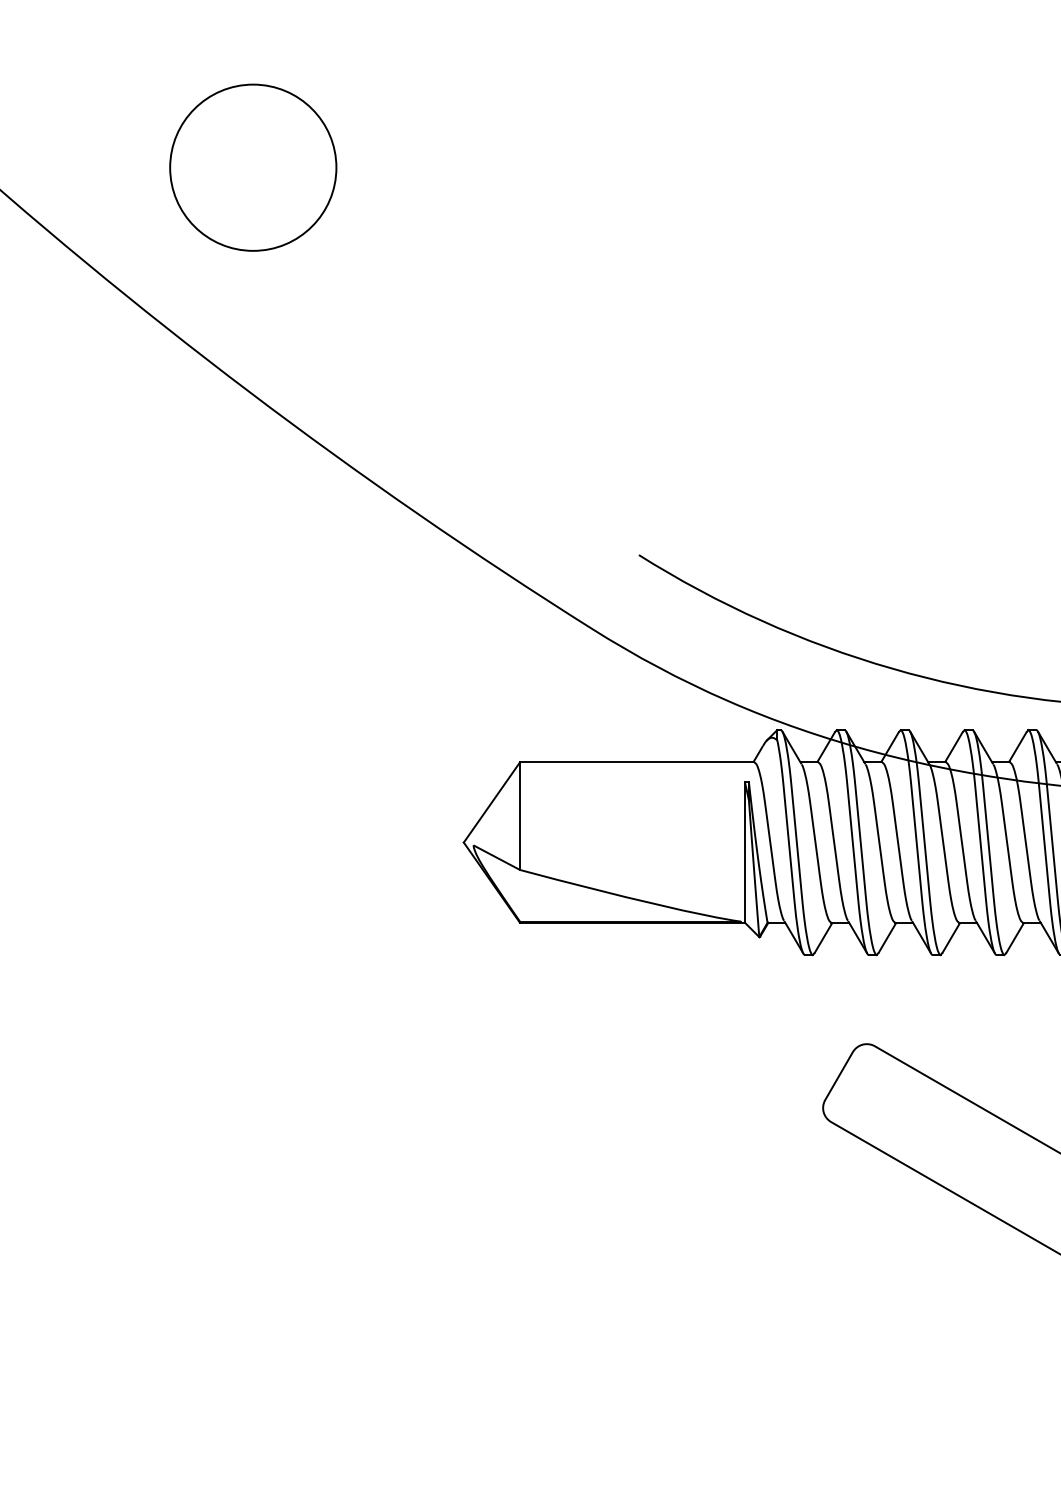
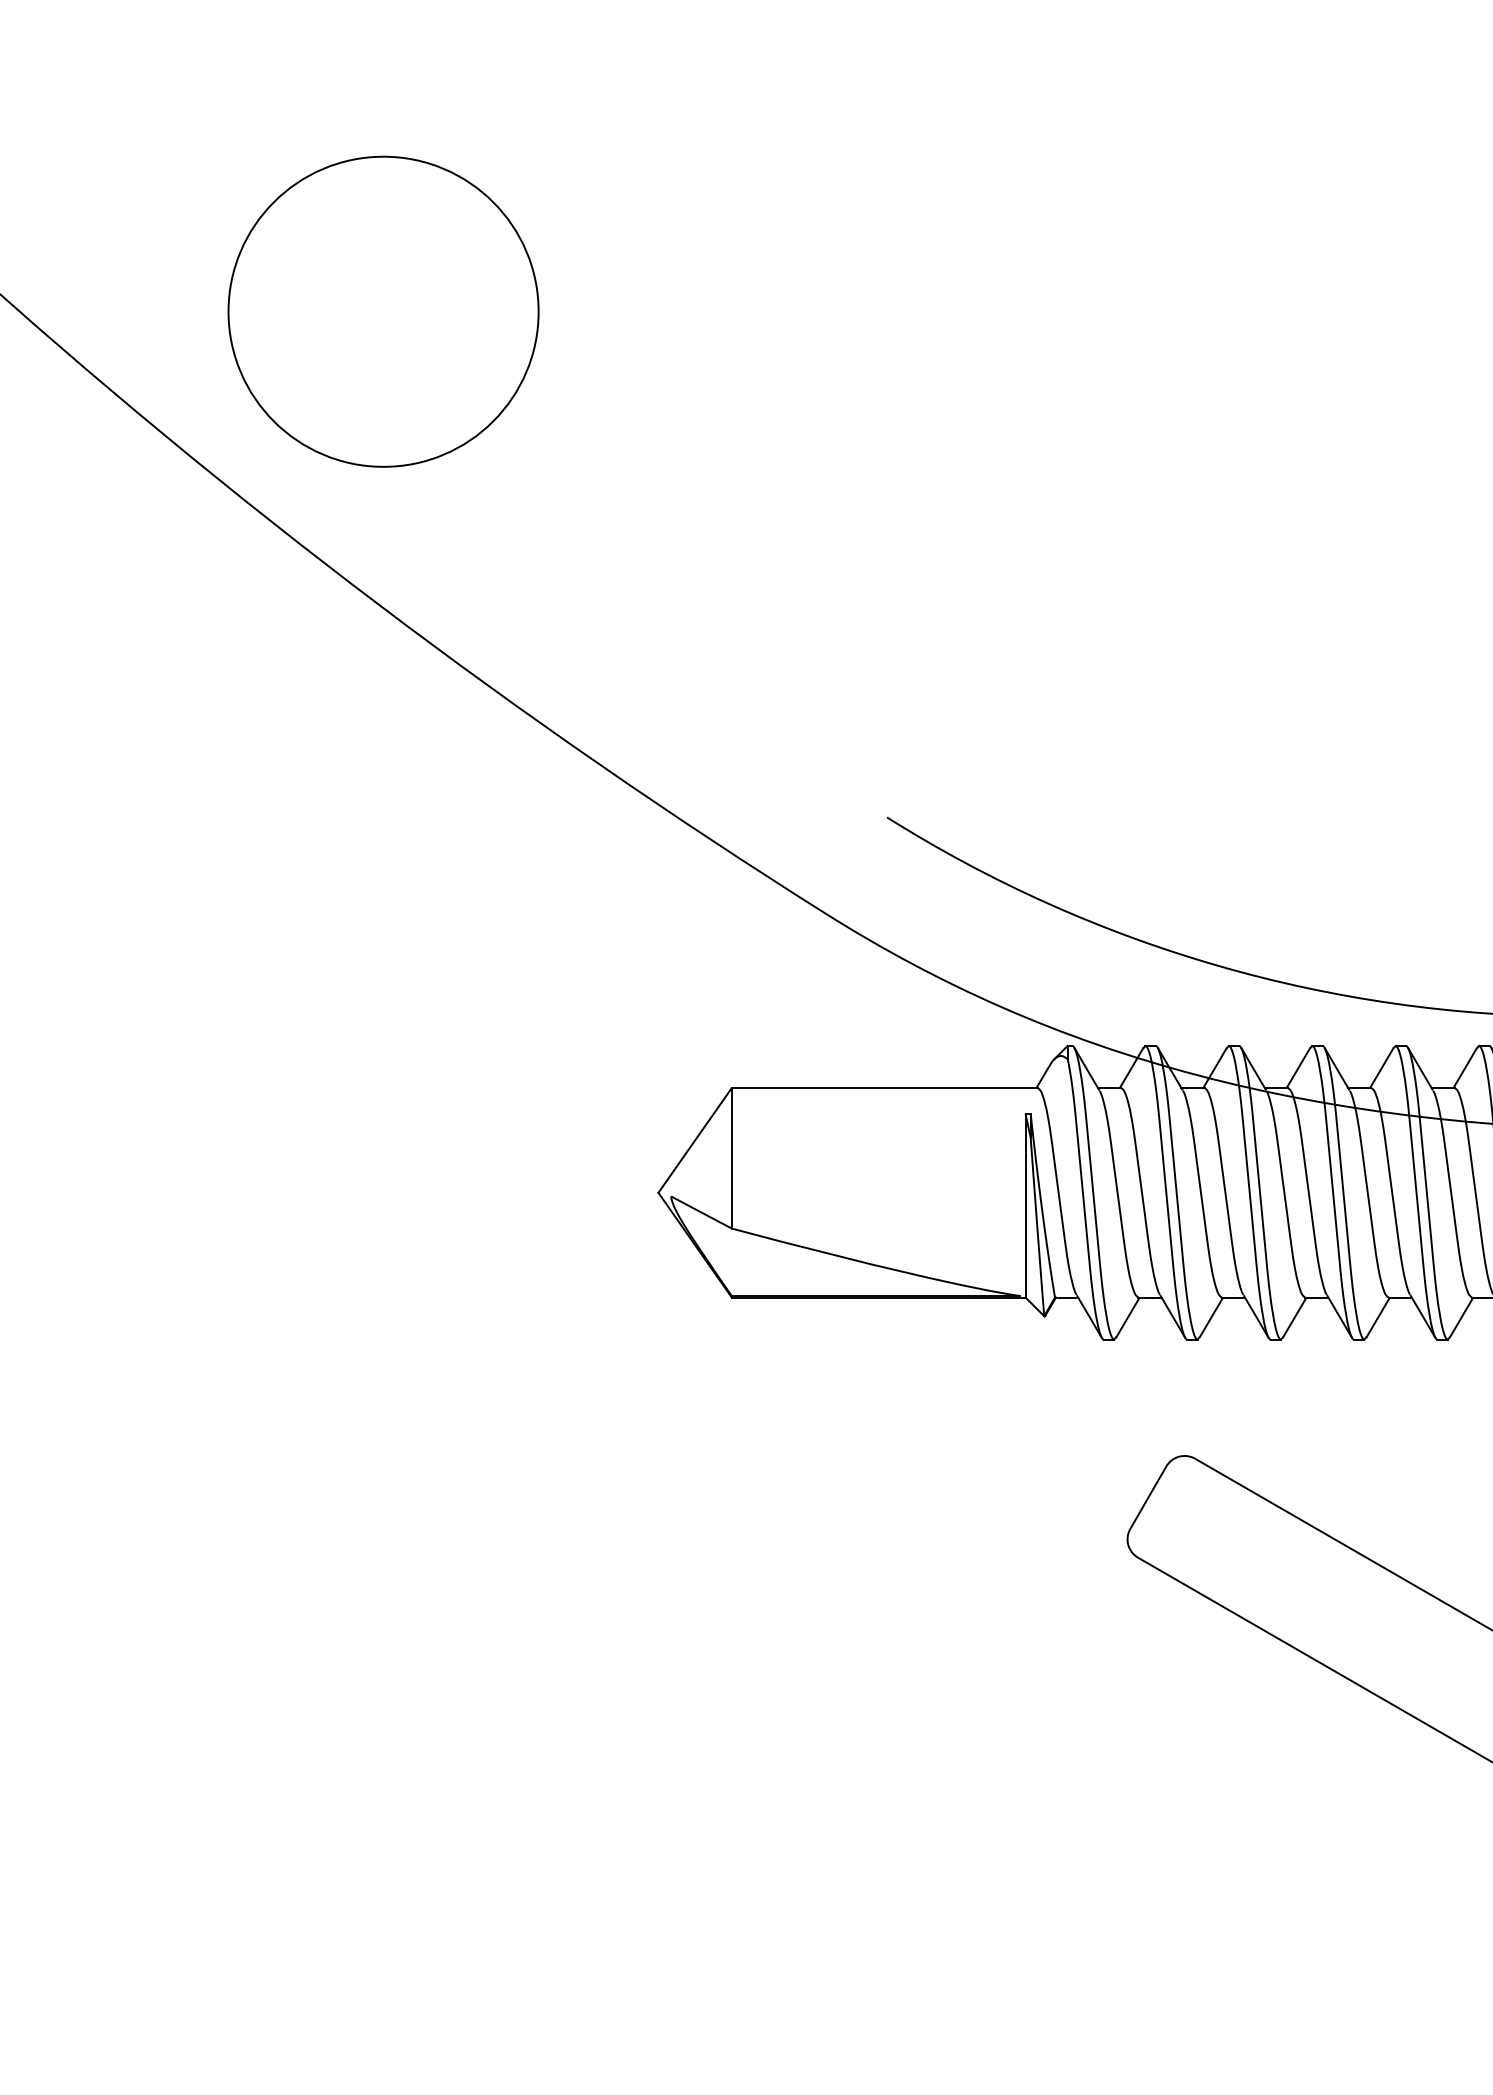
circle: (253, 167) -> (383, 311), size x1.43

